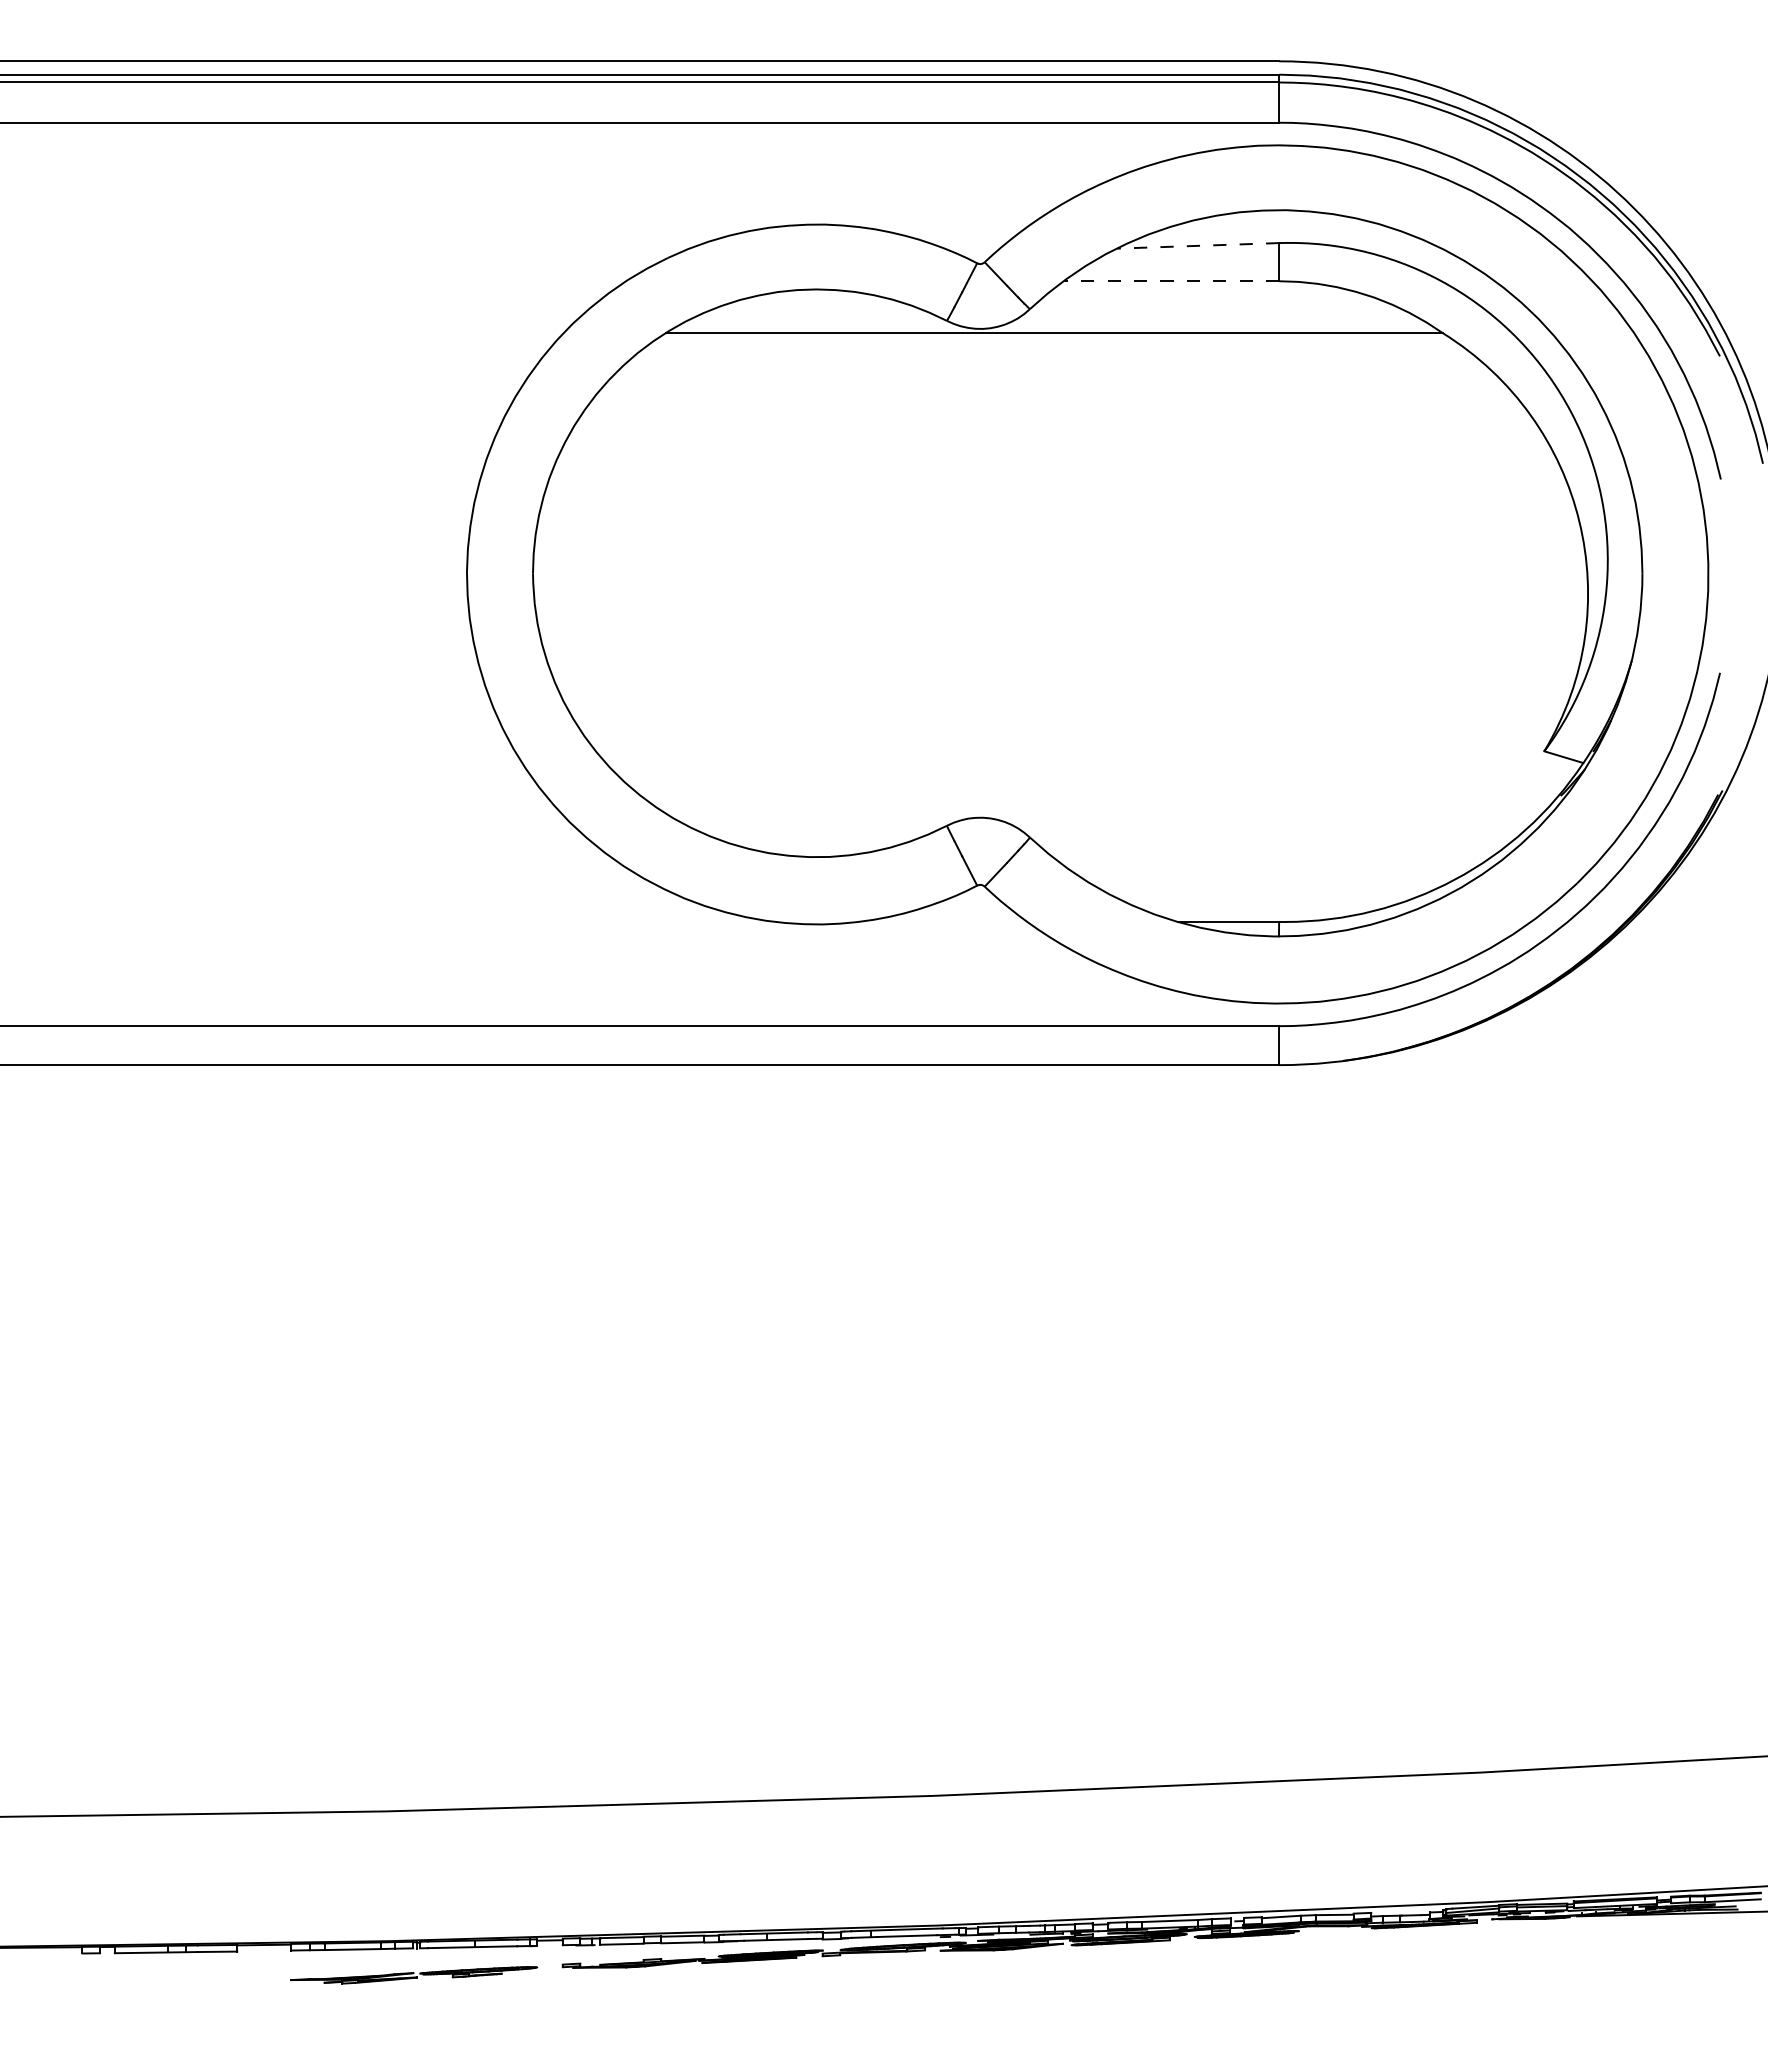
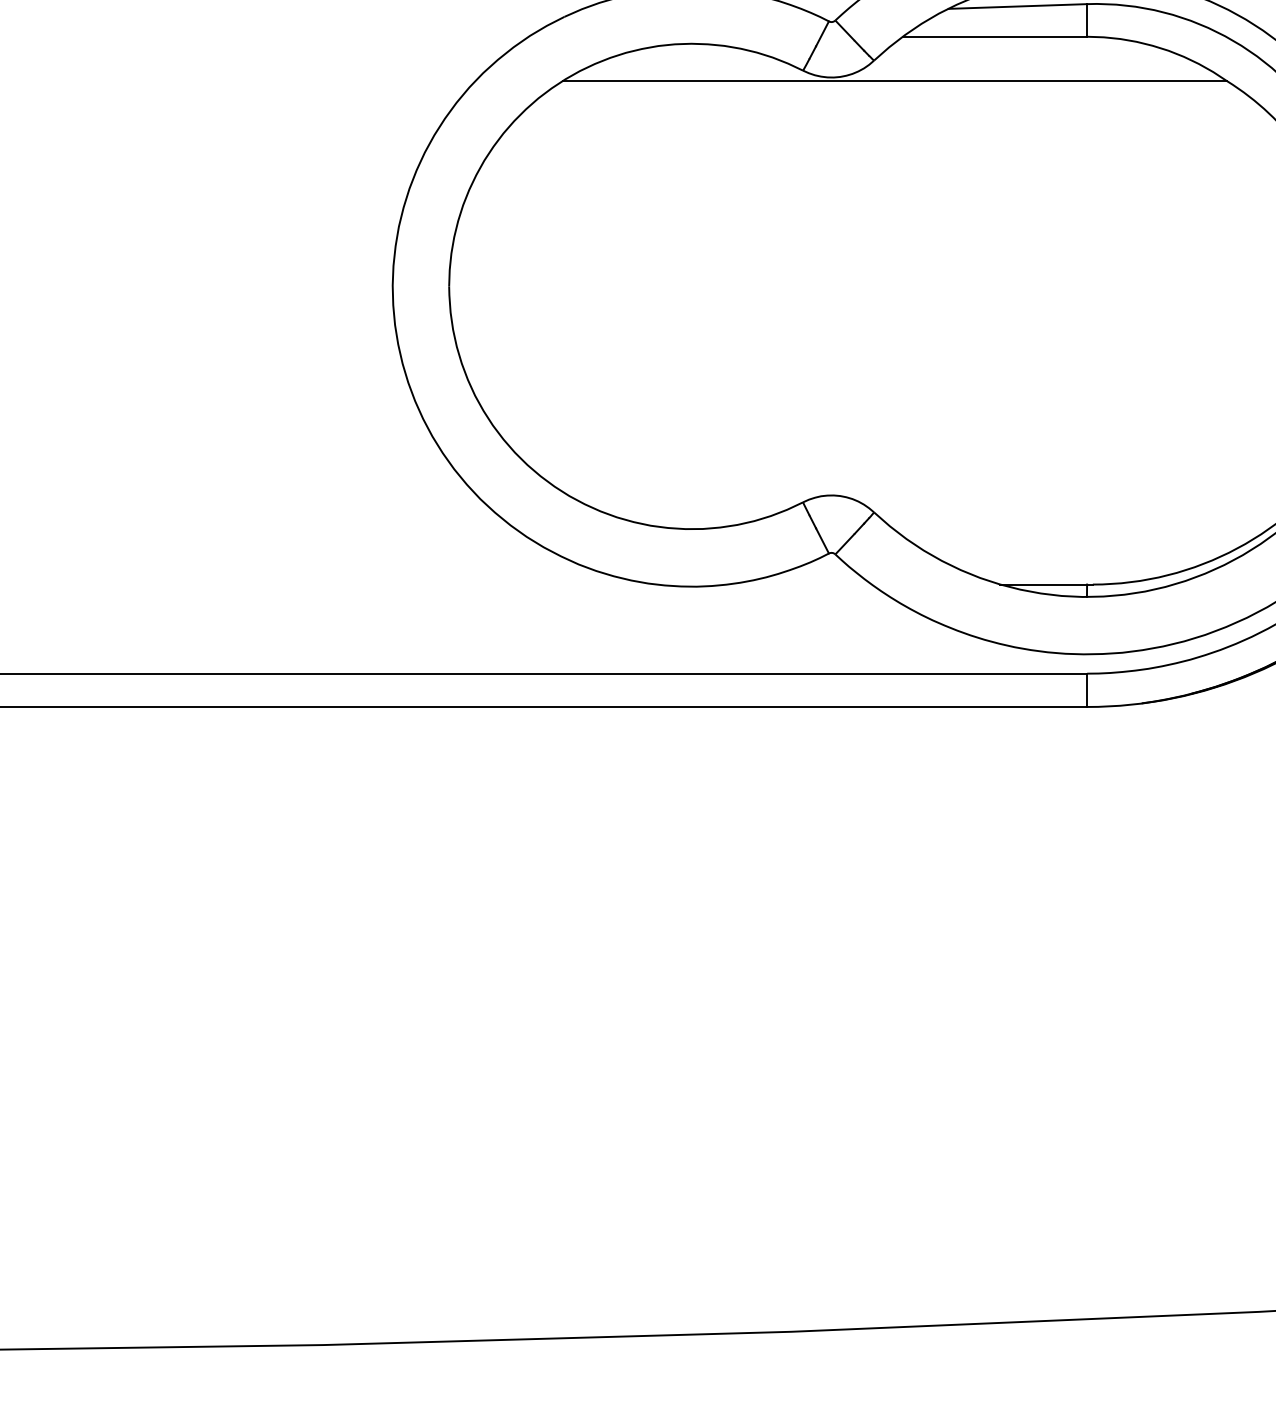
line: (1197, 245) -> (1017, 6), dashed -> solid
line: (1171, 281) -> (995, 36), dashed -> solid

